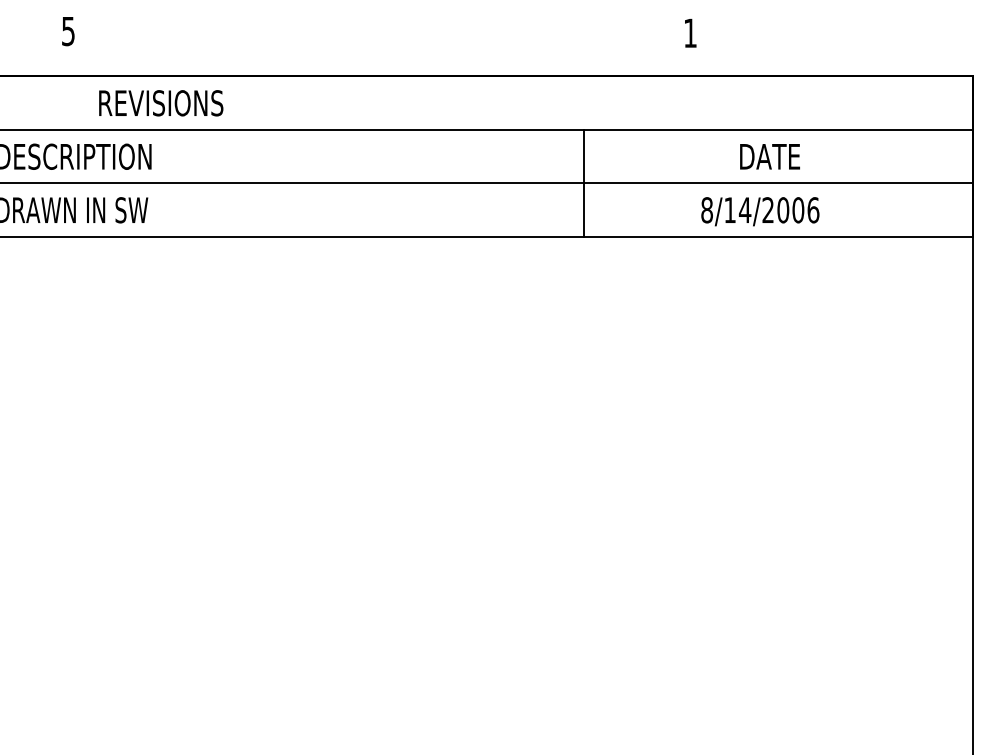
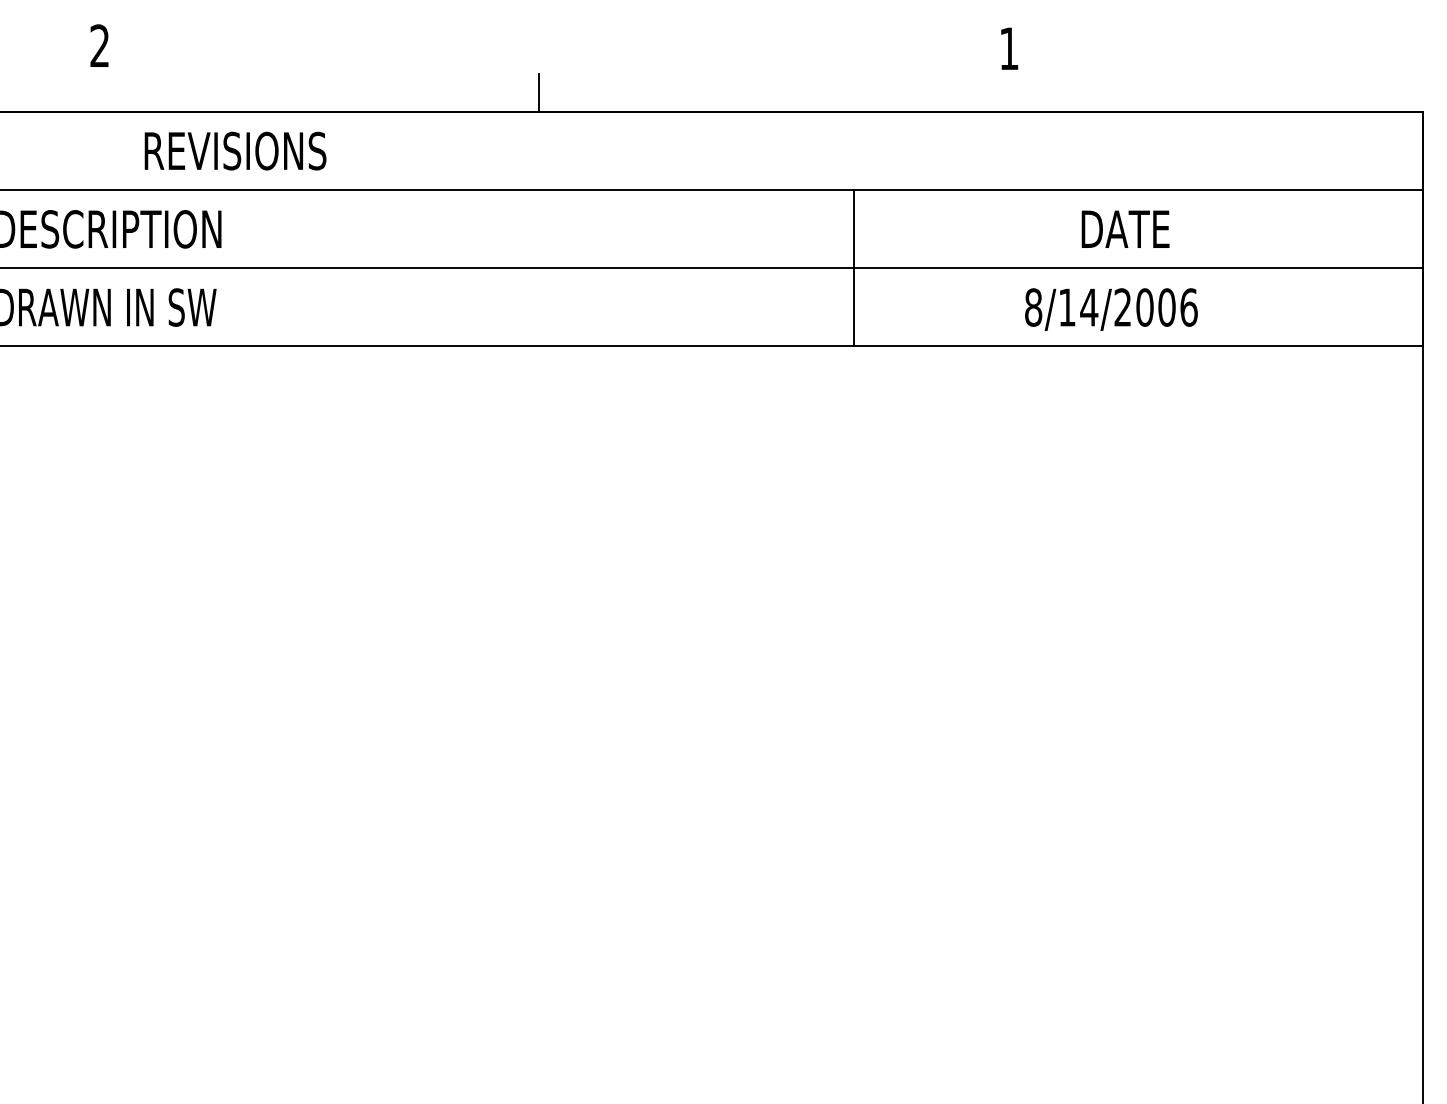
text: (68, 31) -> (99, 46), 5 -> 2
line: (368, 63) -> (538, 92), added

